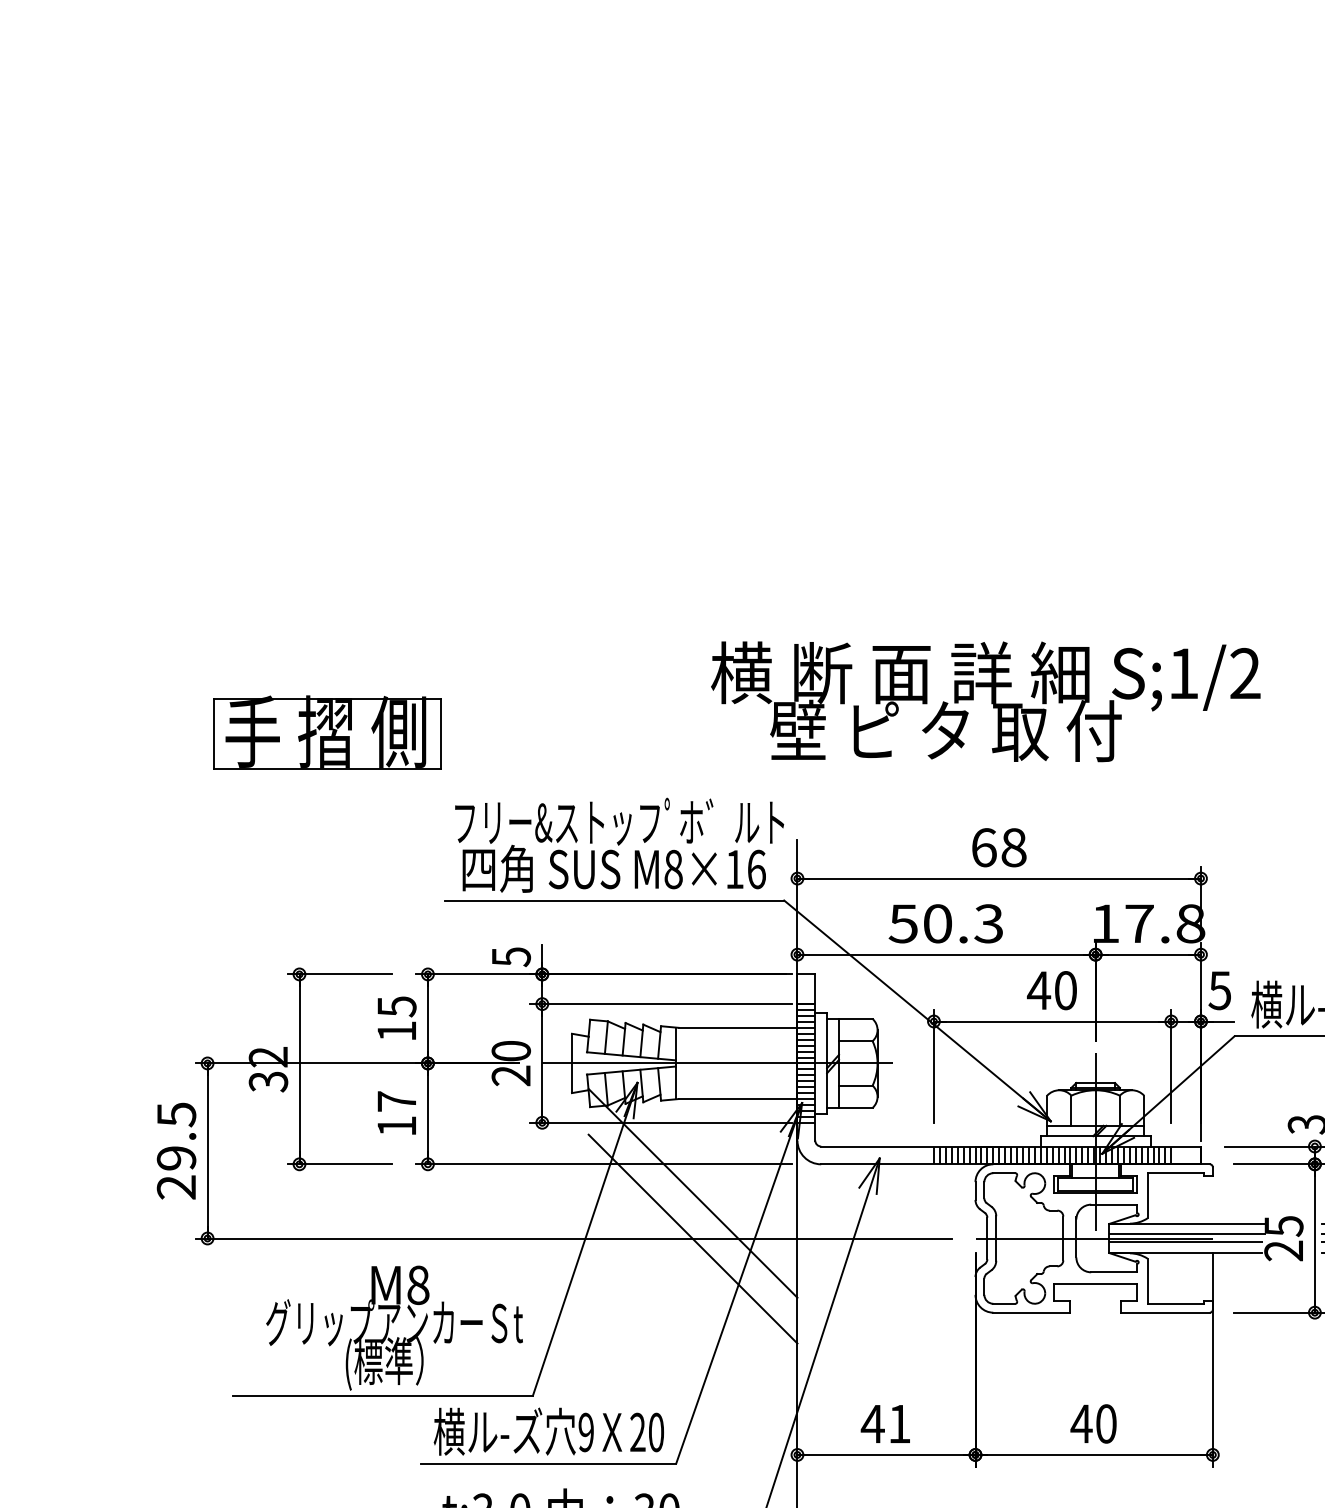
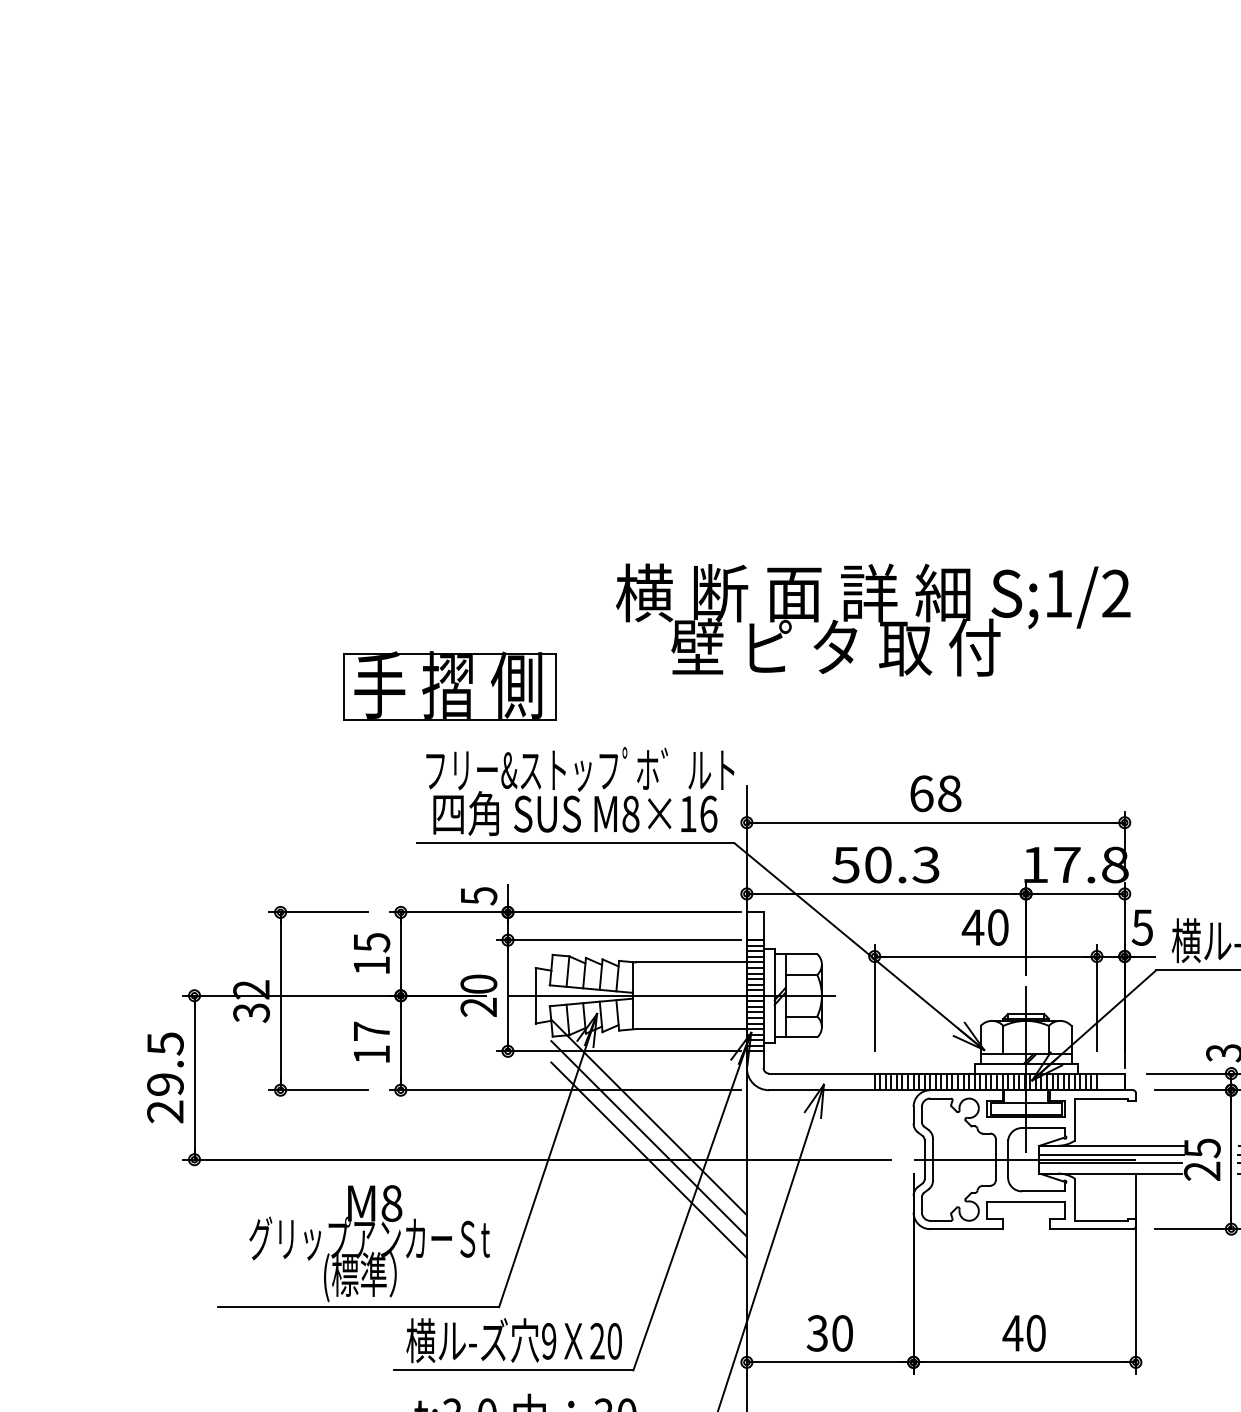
text: (986, 701) -> (873, 619), moved
part: (327, 732) -> (449, 685), moved
line: (692, 1215) -> (648, 1138), added
text: (885, 1424) -> (829, 1333), 41 -> 30

